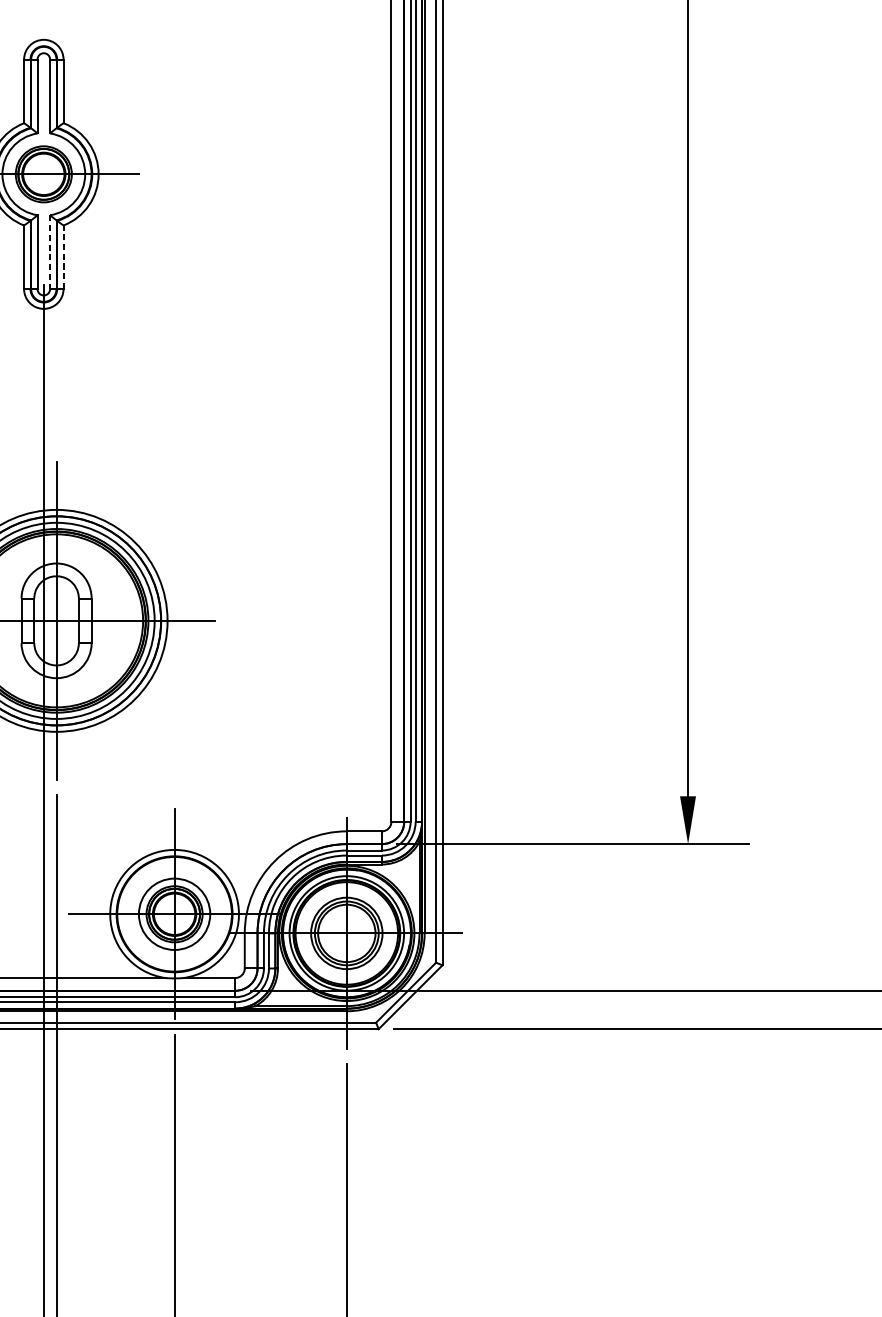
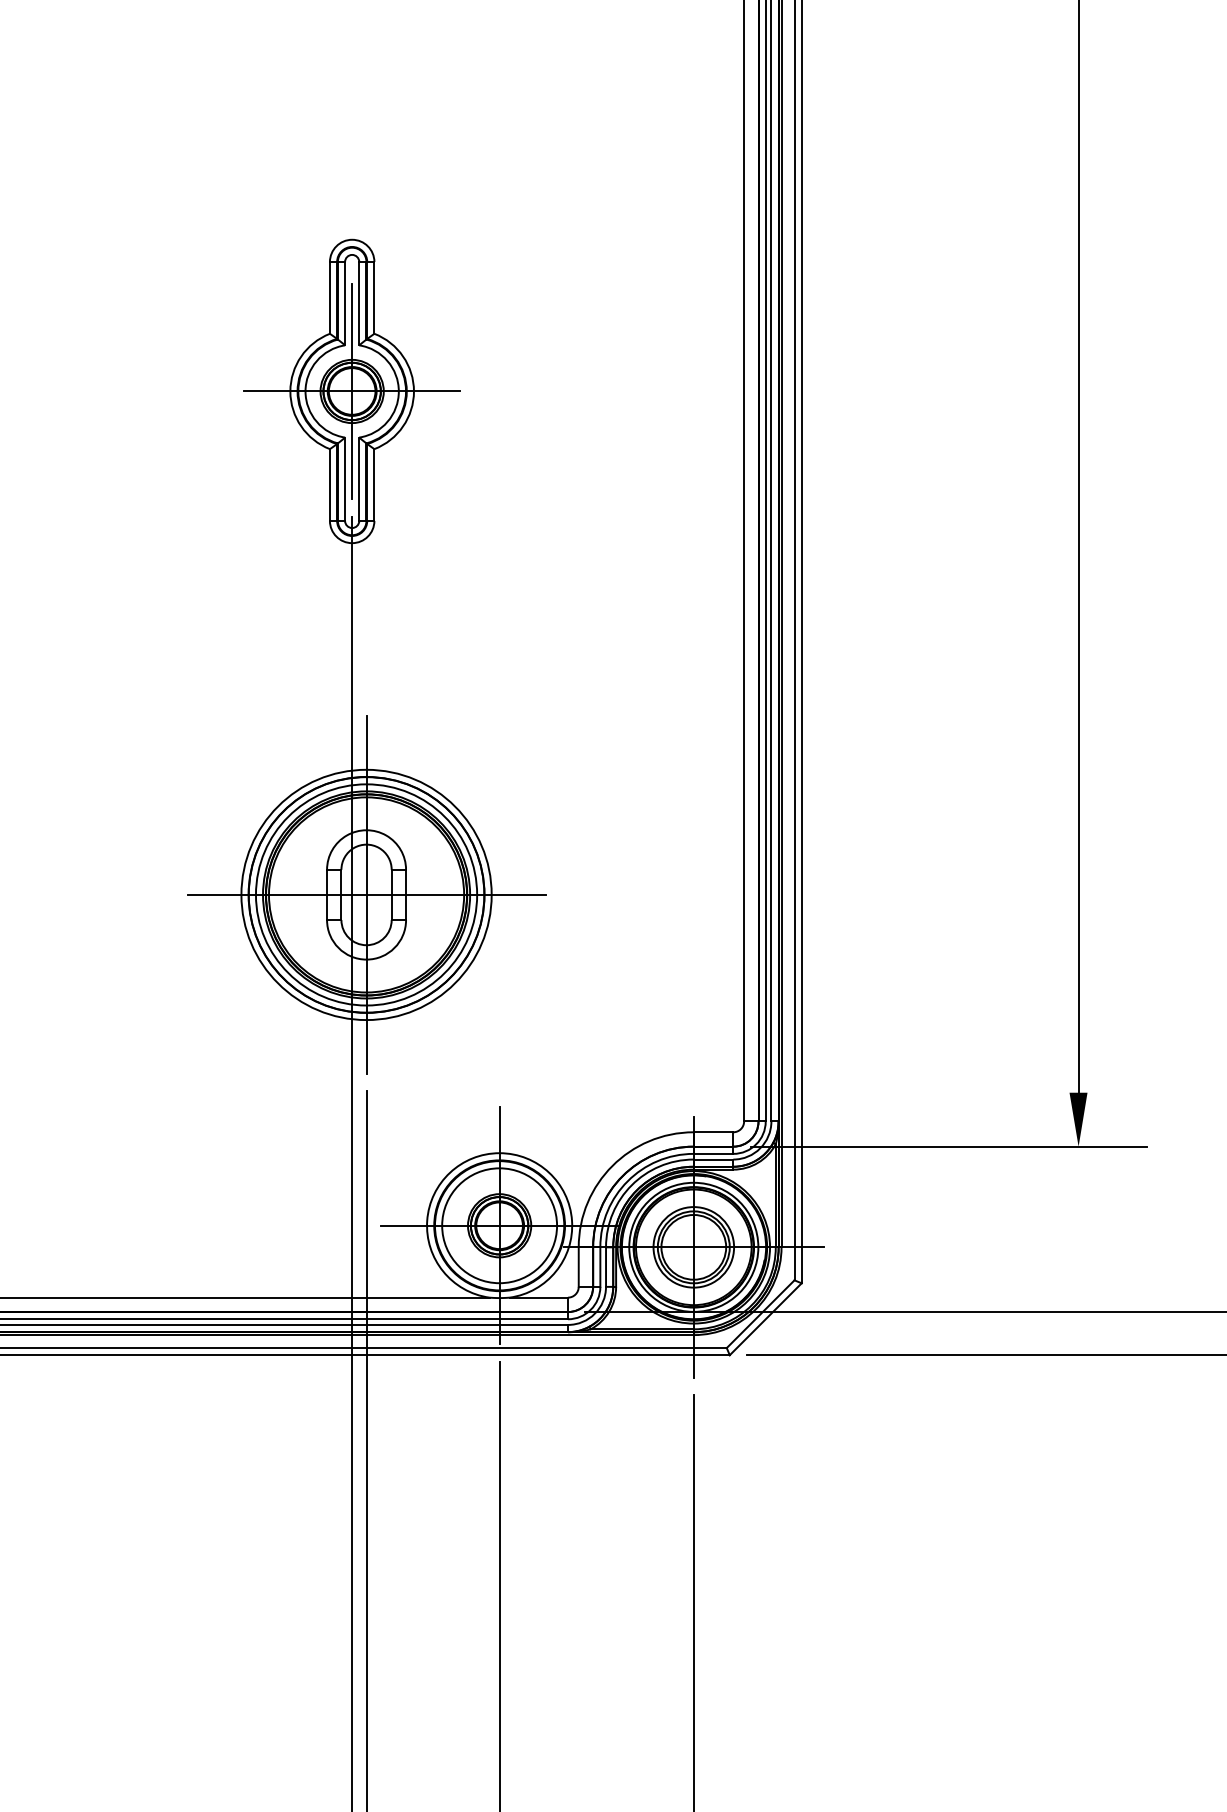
line: (44, 174) -> (352, 391), added
line: (50, 252) -> (359, 479), dashed -> solid
line: (63, 257) -> (374, 485), dashed -> solid
circle: (174, 914) -> (499, 1225), size x1.43

